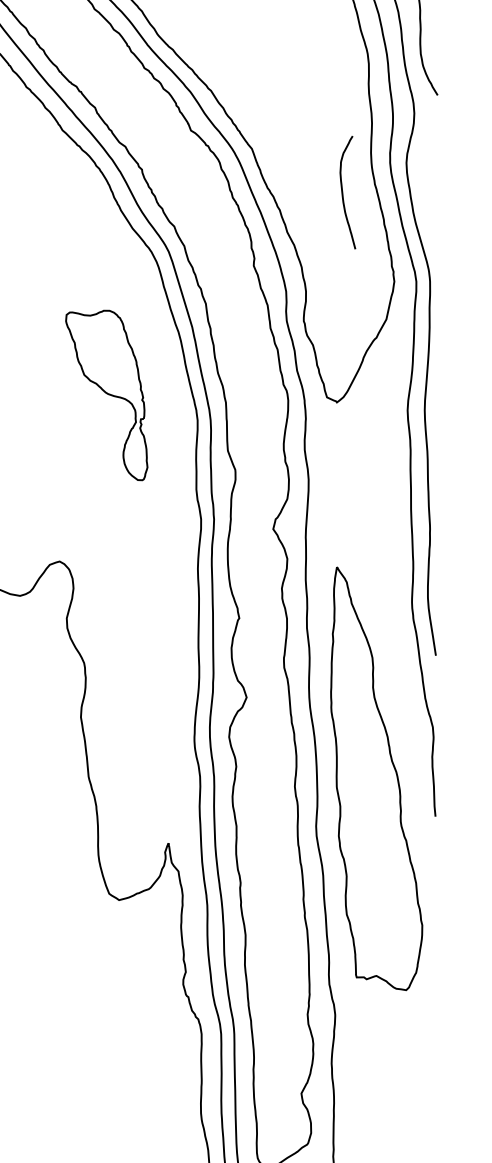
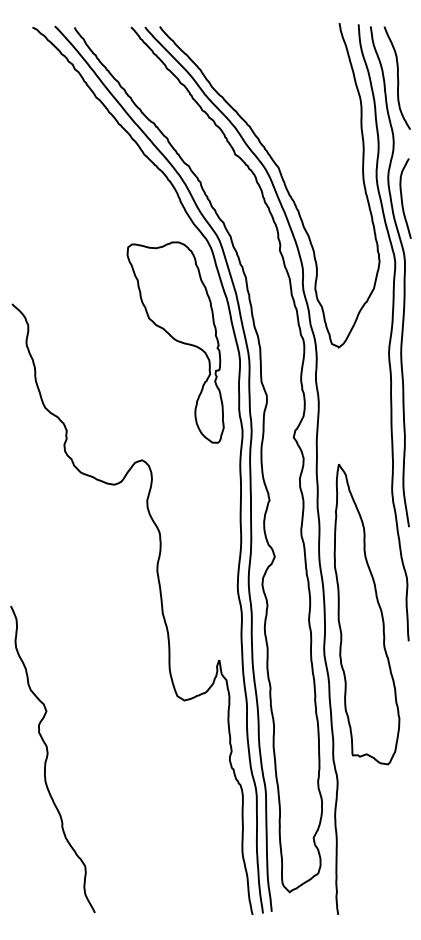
curve: (343, 192) -> (402, 198), moved
part: (106, 395) -> (175, 342), size x1.67

